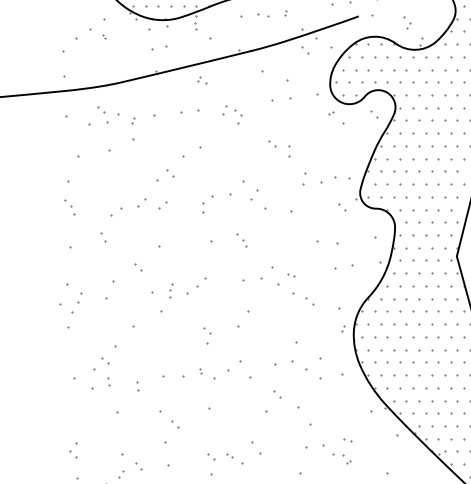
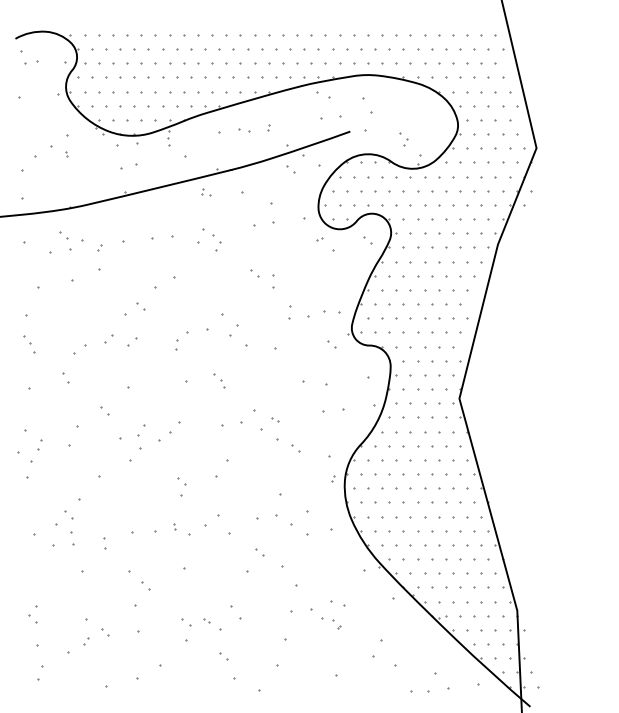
part: (202, 80) -> (206, 192), moved
part: (225, 110) -> (201, 236), size x1.6
part: (171, 290) -> (141, 436), size x1.6
part: (109, 382) -> (72, 538), size x1.6
part: (348, 440) -> (338, 603), size x1.6

